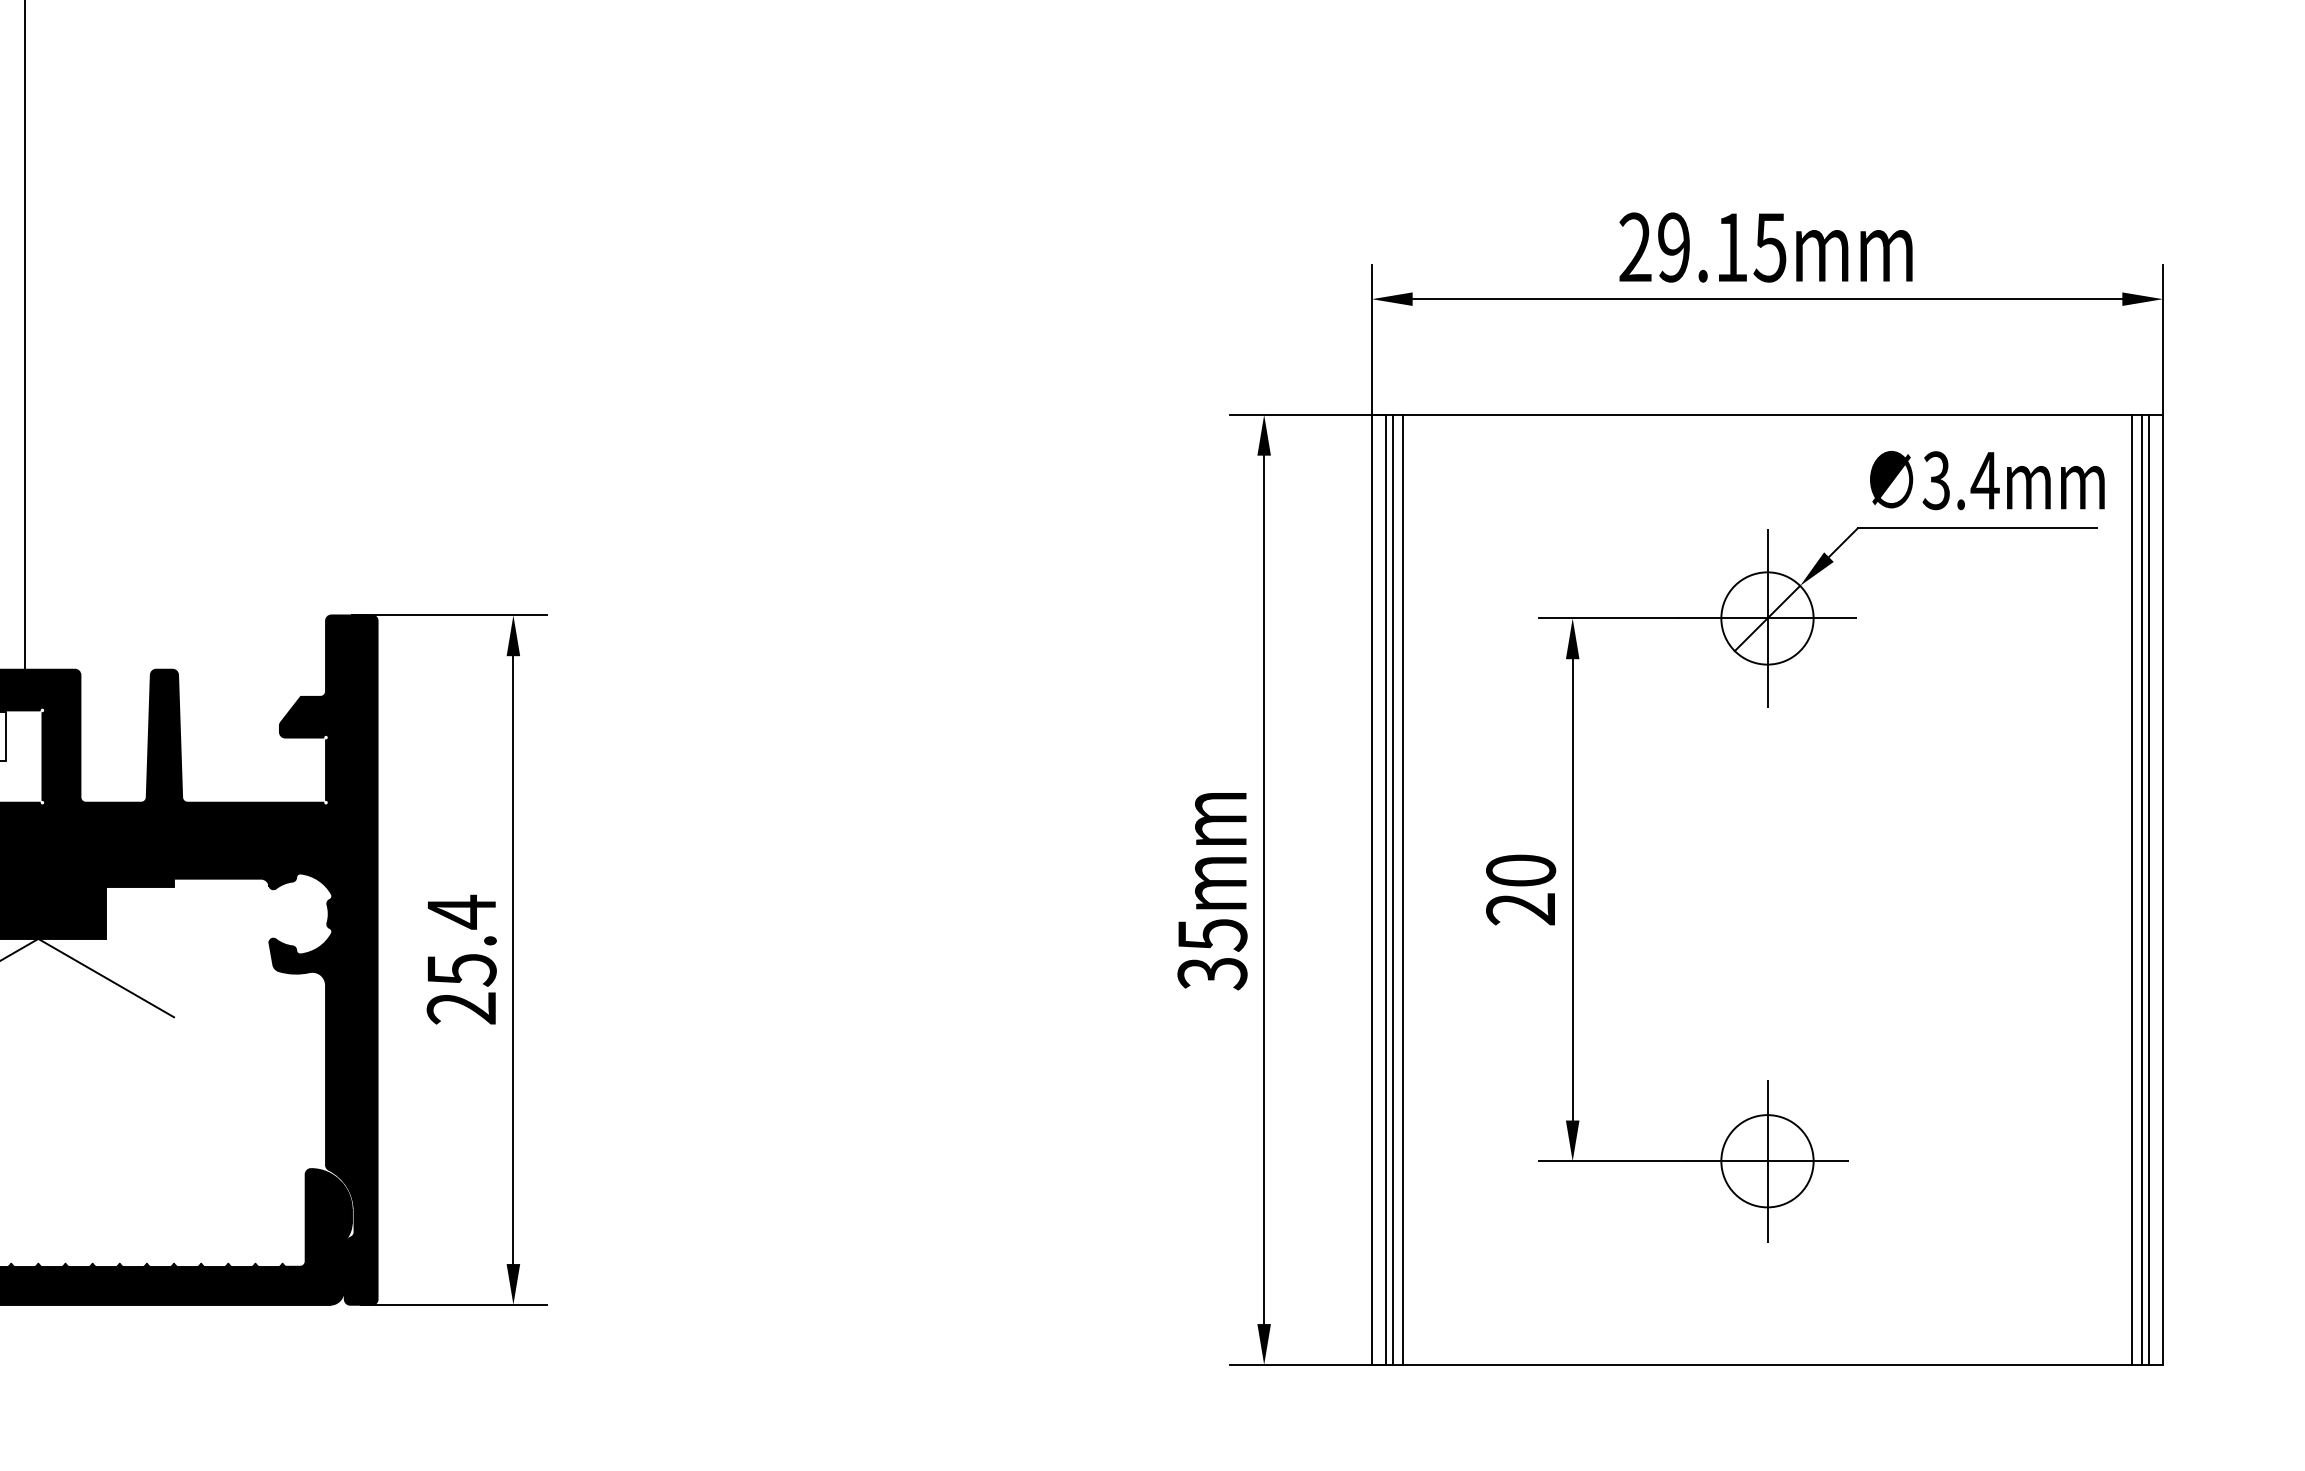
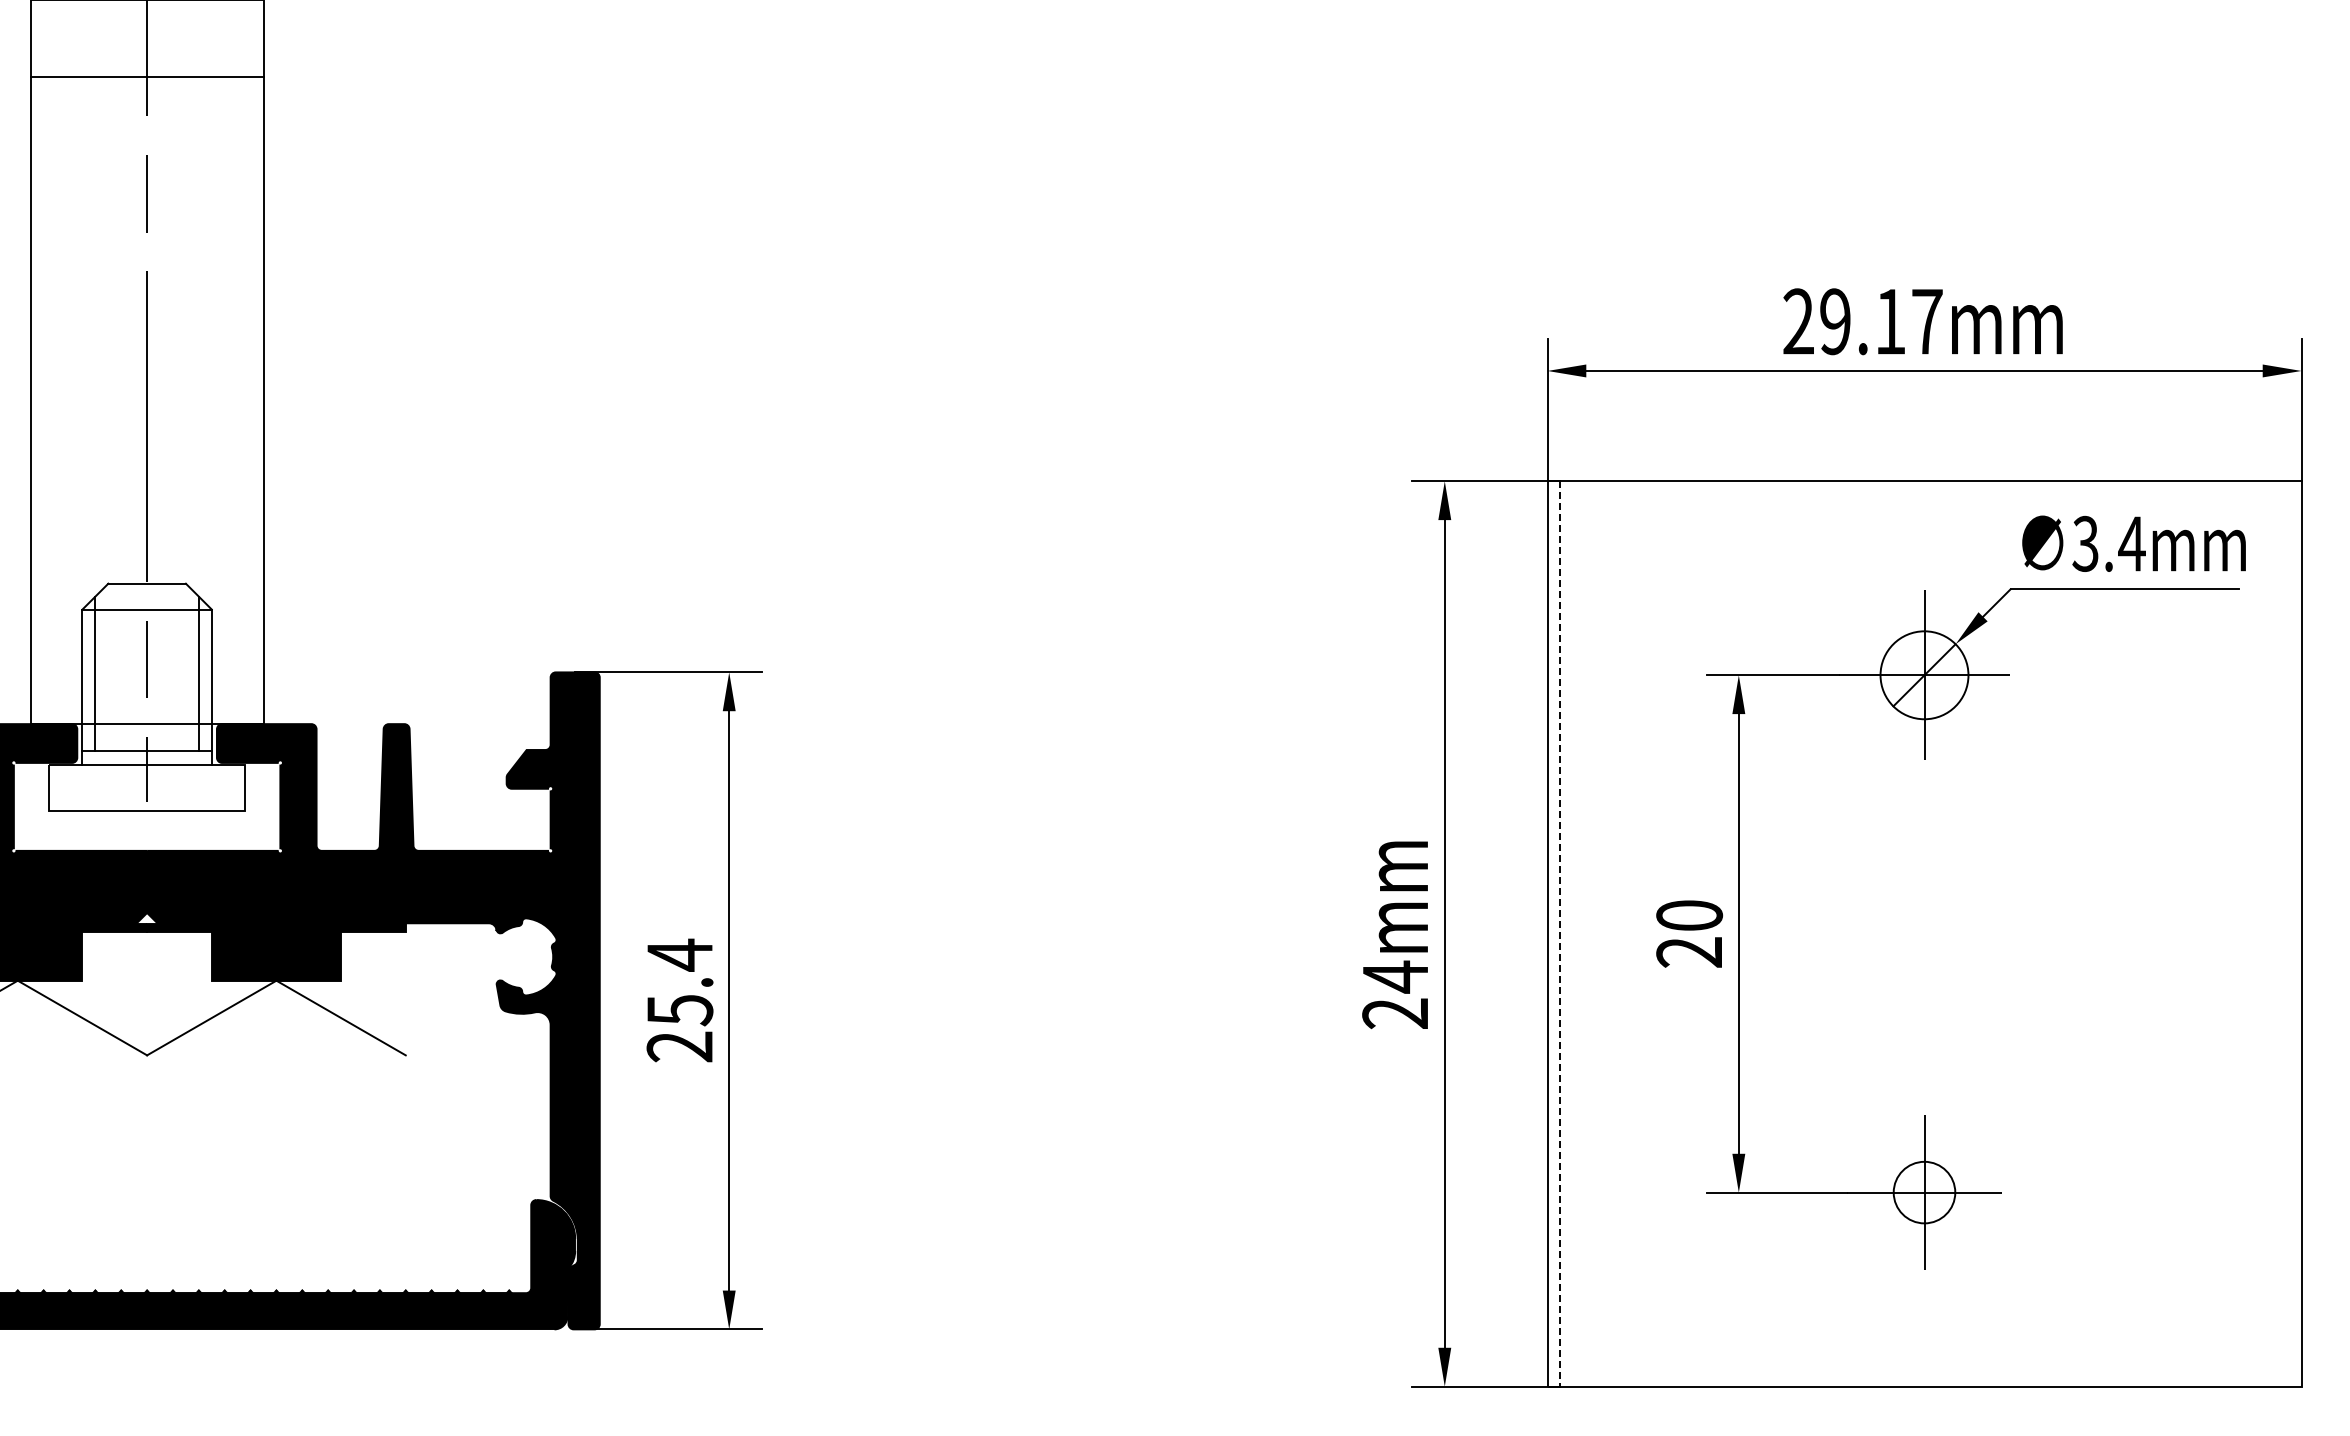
text: (1769, 248) -> (1926, 322), 29.15mm -> 29.17mm
line: (1385, 889) -> (1560, 933), solid -> dashed
line: (1392, 889) -> (1567, 933), removed
line: (1402, 889) -> (1576, 933), removed
line: (2132, 889) -> (2272, 933), removed
line: (2142, 889) -> (2281, 933), removed
line: (2149, 889) -> (2288, 933), removed
text: (1212, 953) -> (1395, 994), 35mm -> 24mm
circle: (1767, 1161) -> (1924, 1192), size x0.7

